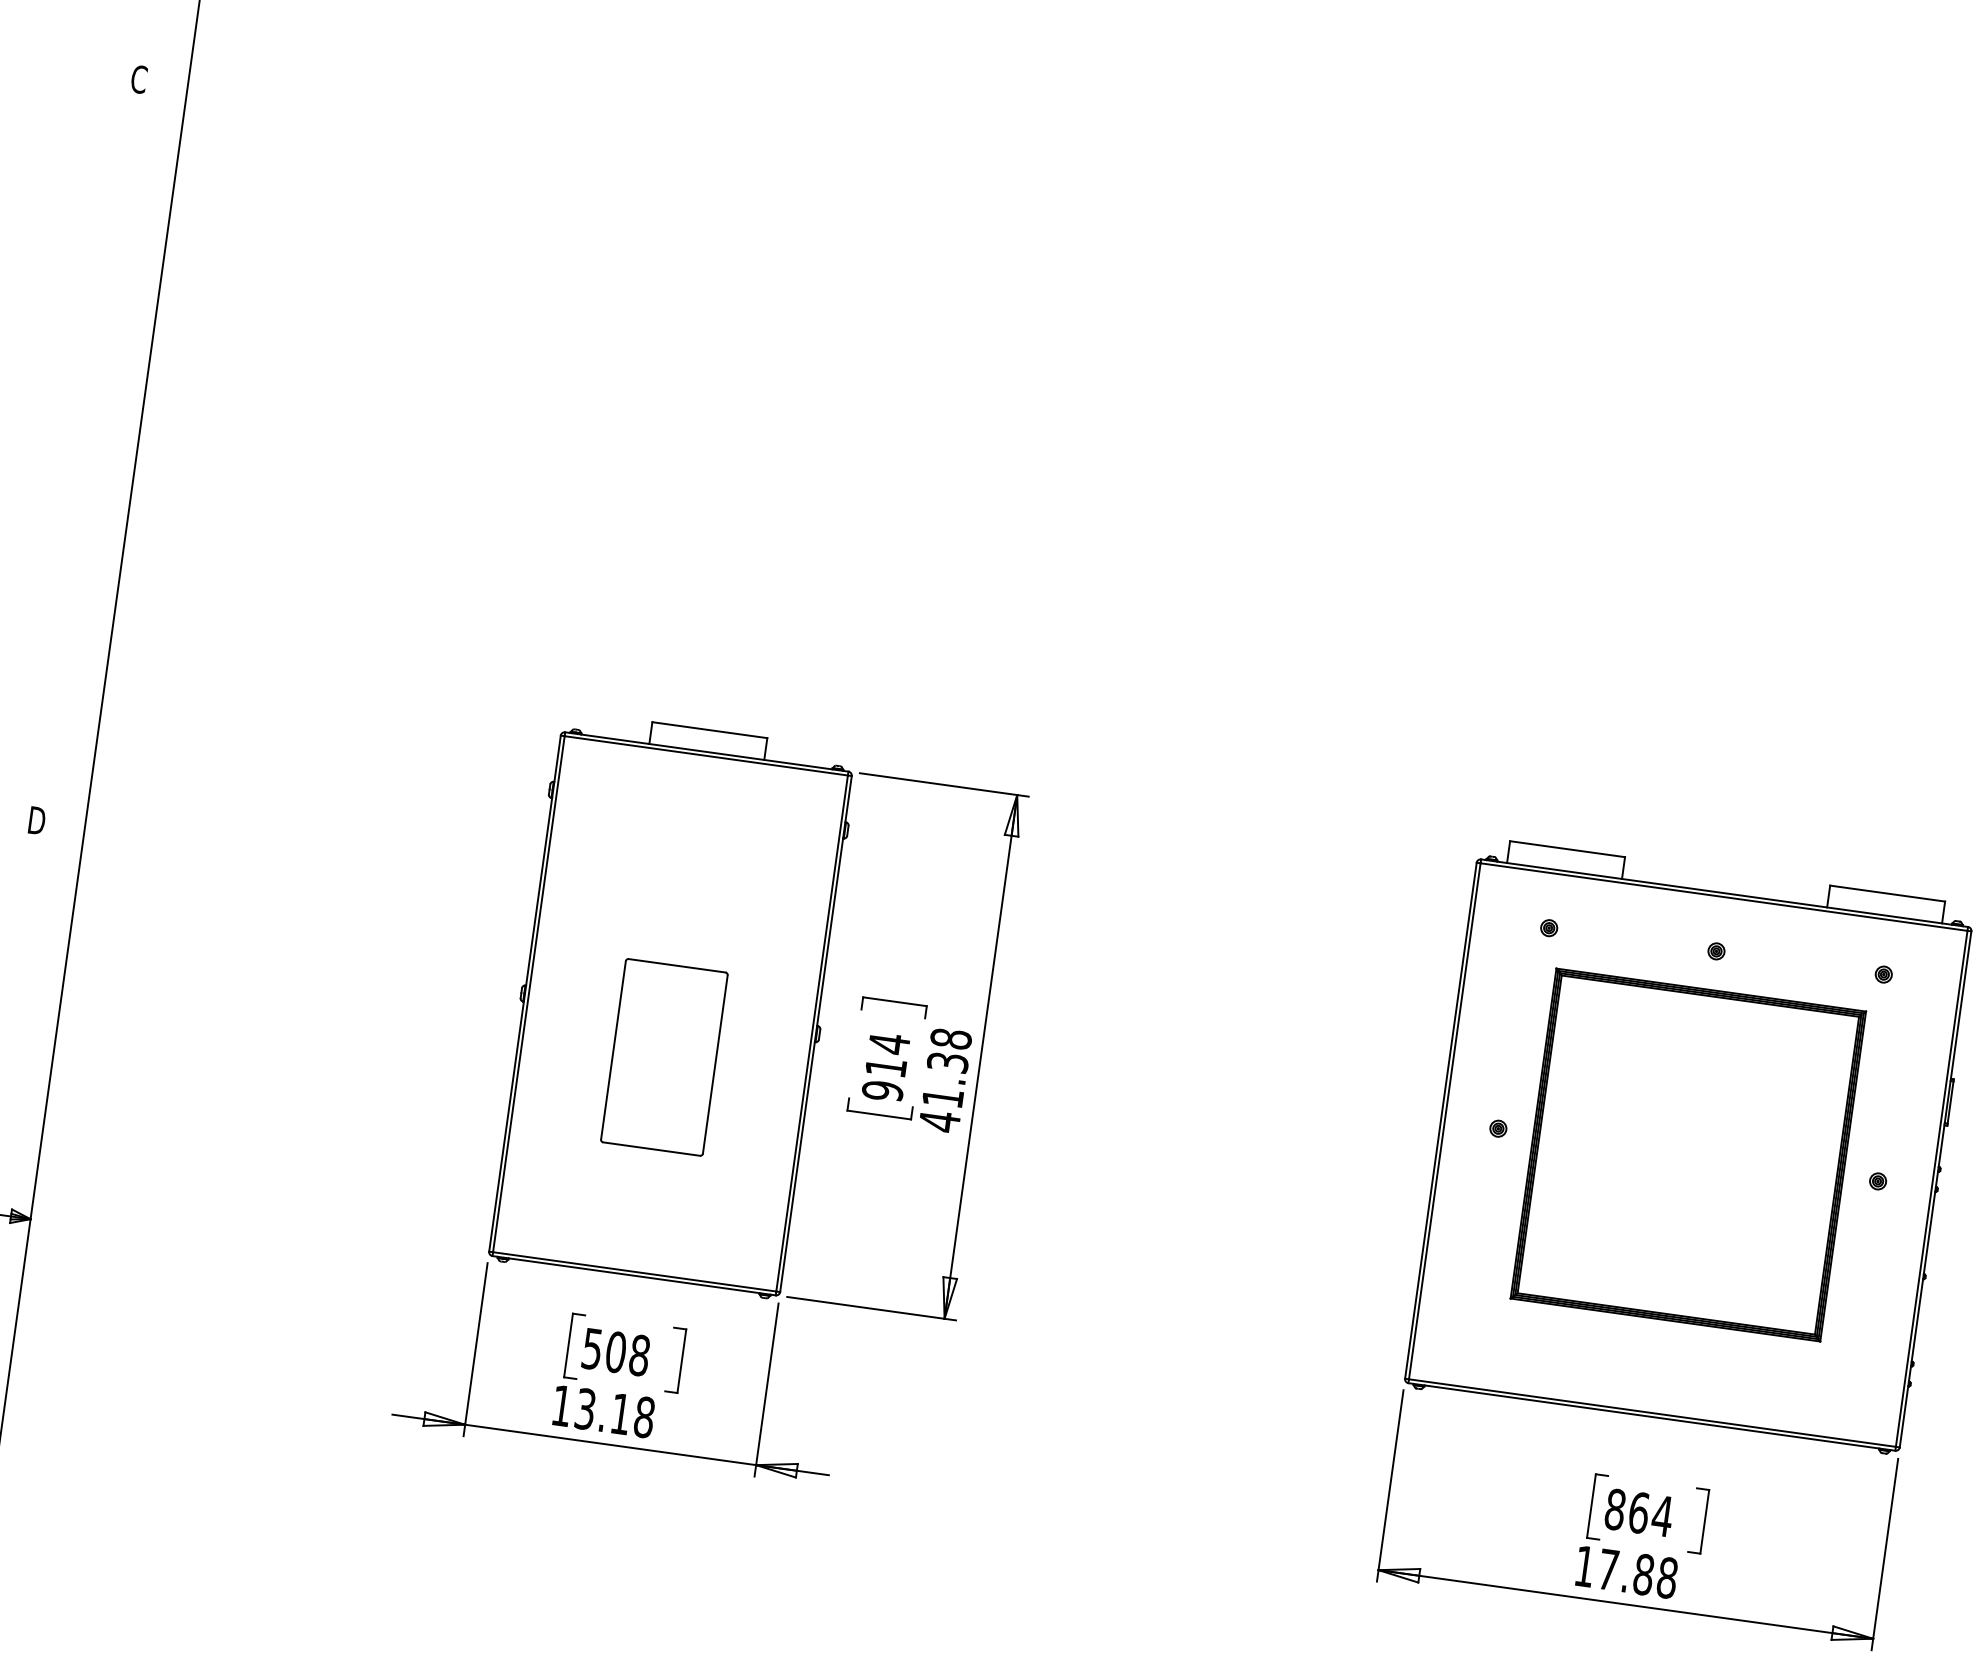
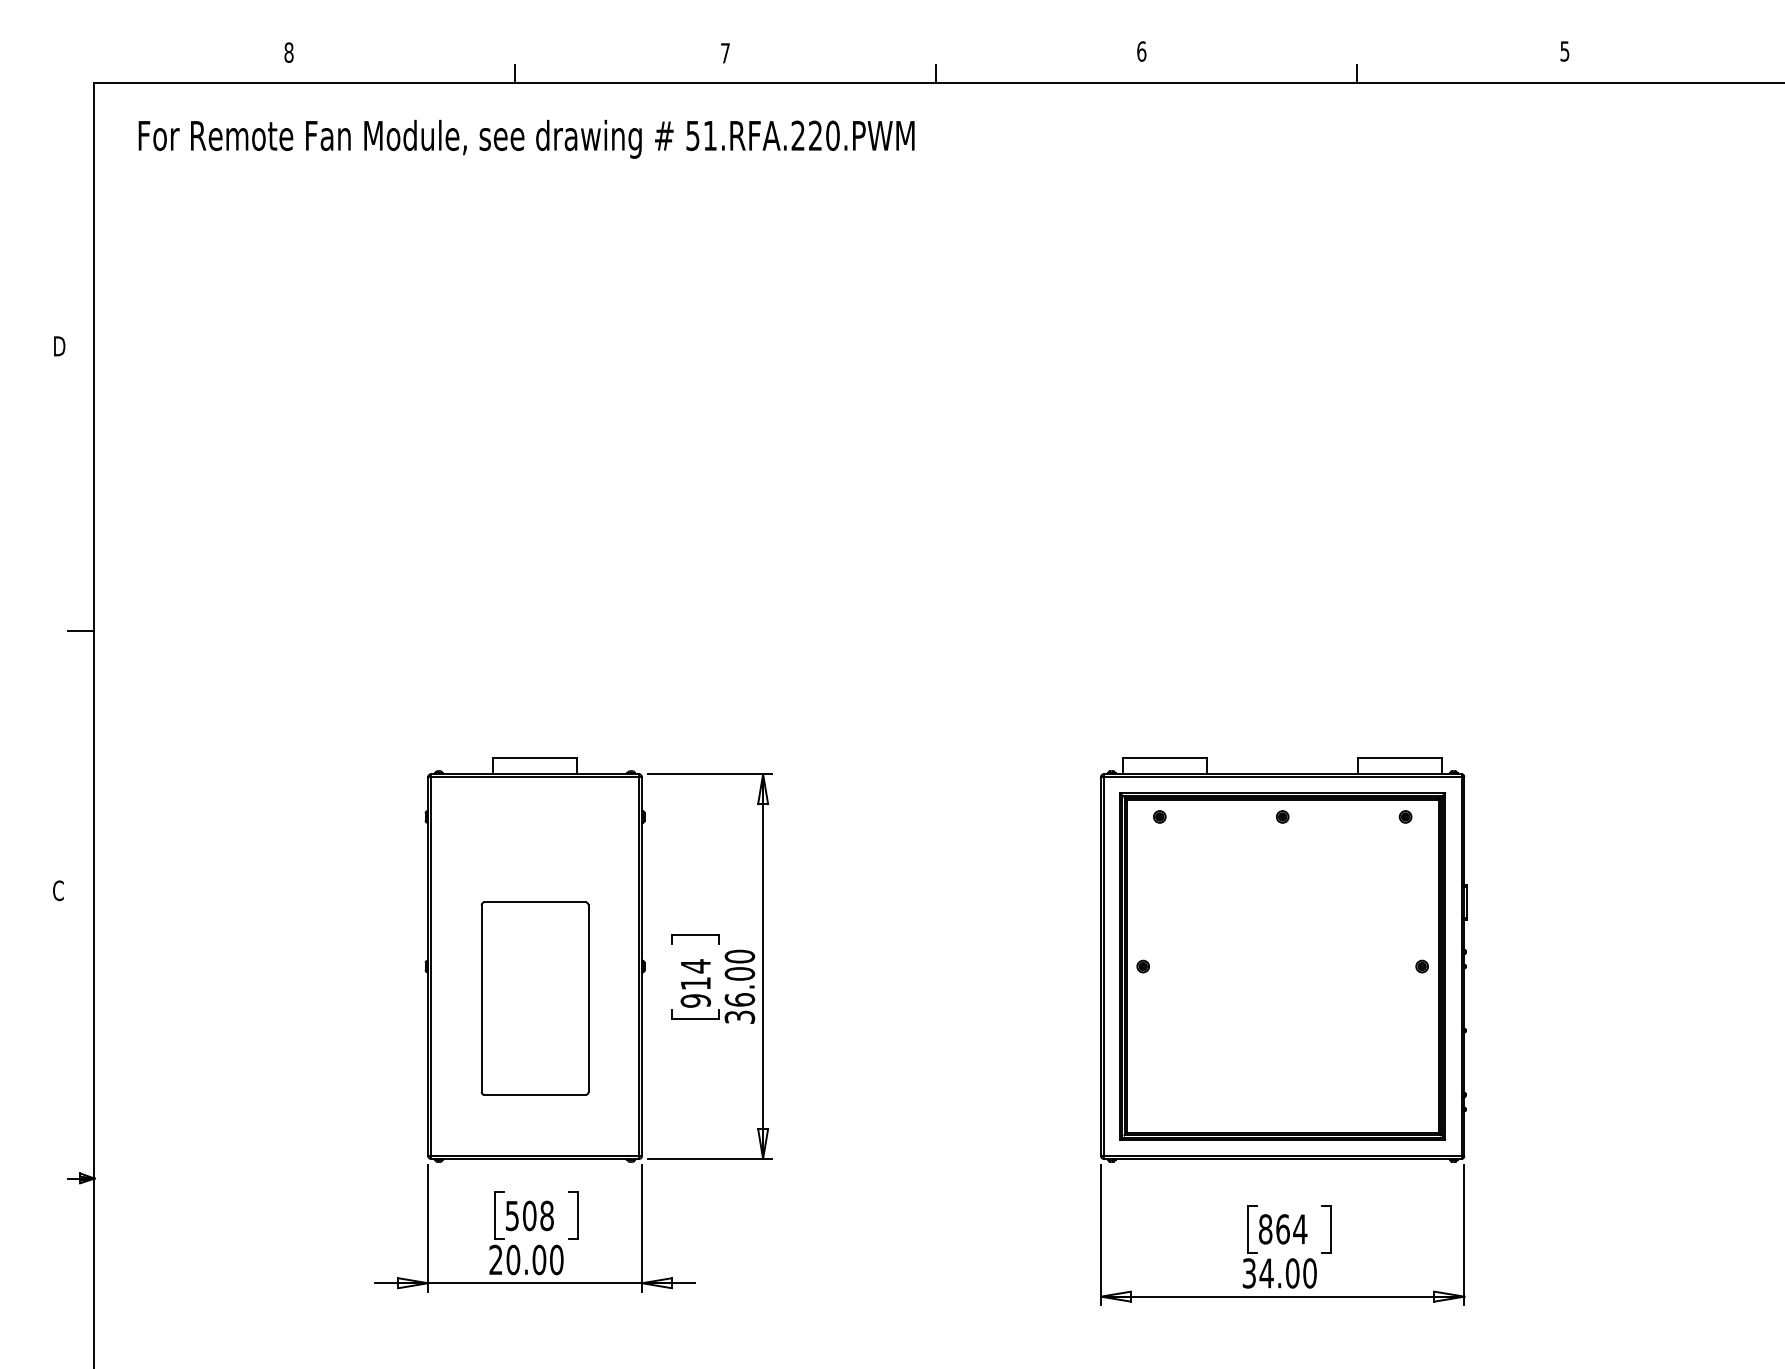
text: (140, 79) -> (59, 346), C -> D
line: (115, 470) -> (80, 630), added
text: (37, 820) -> (59, 890), D -> C
part: (663, 1057) -> (534, 998), size x1.43
text: (944, 1079) -> (739, 986), 41.38 -> 36.00
part: (1687, 1154) -> (1282, 966), size x1.43
text: (603, 1410) -> (526, 1259), 13.18 -> 20.00
text: (1625, 1572) -> (1279, 1273), 17.88 -> 34.00

